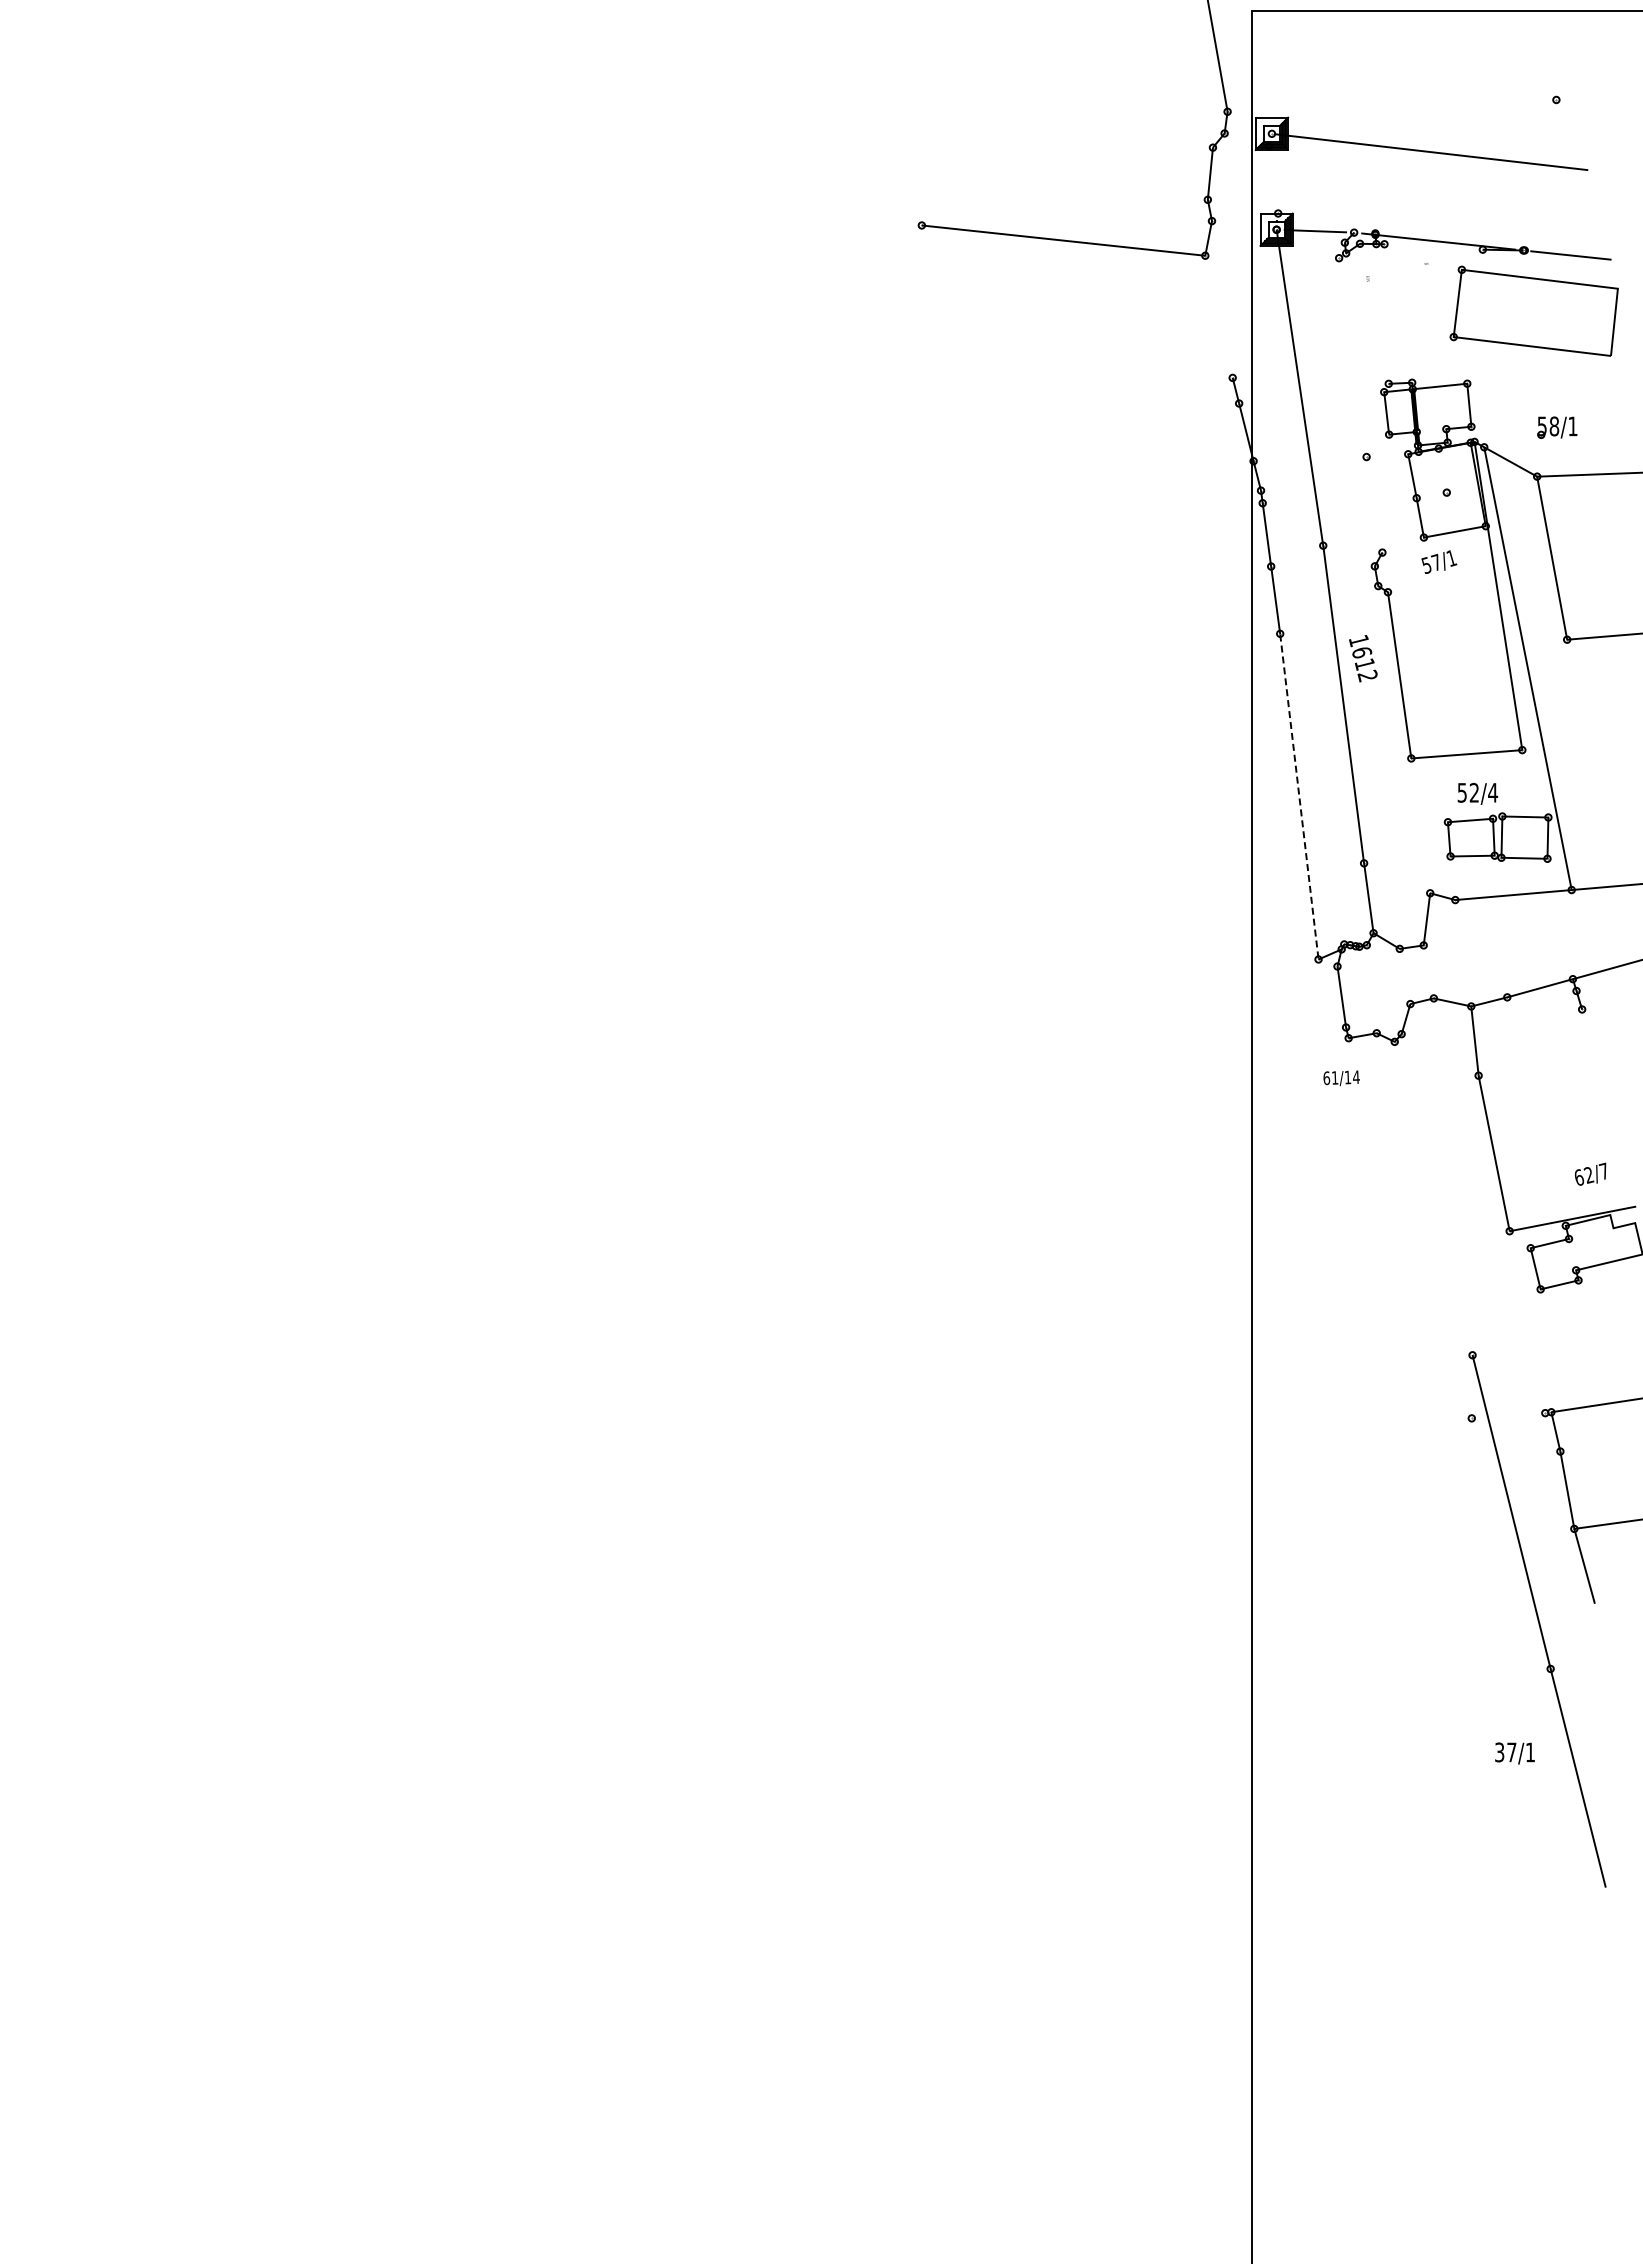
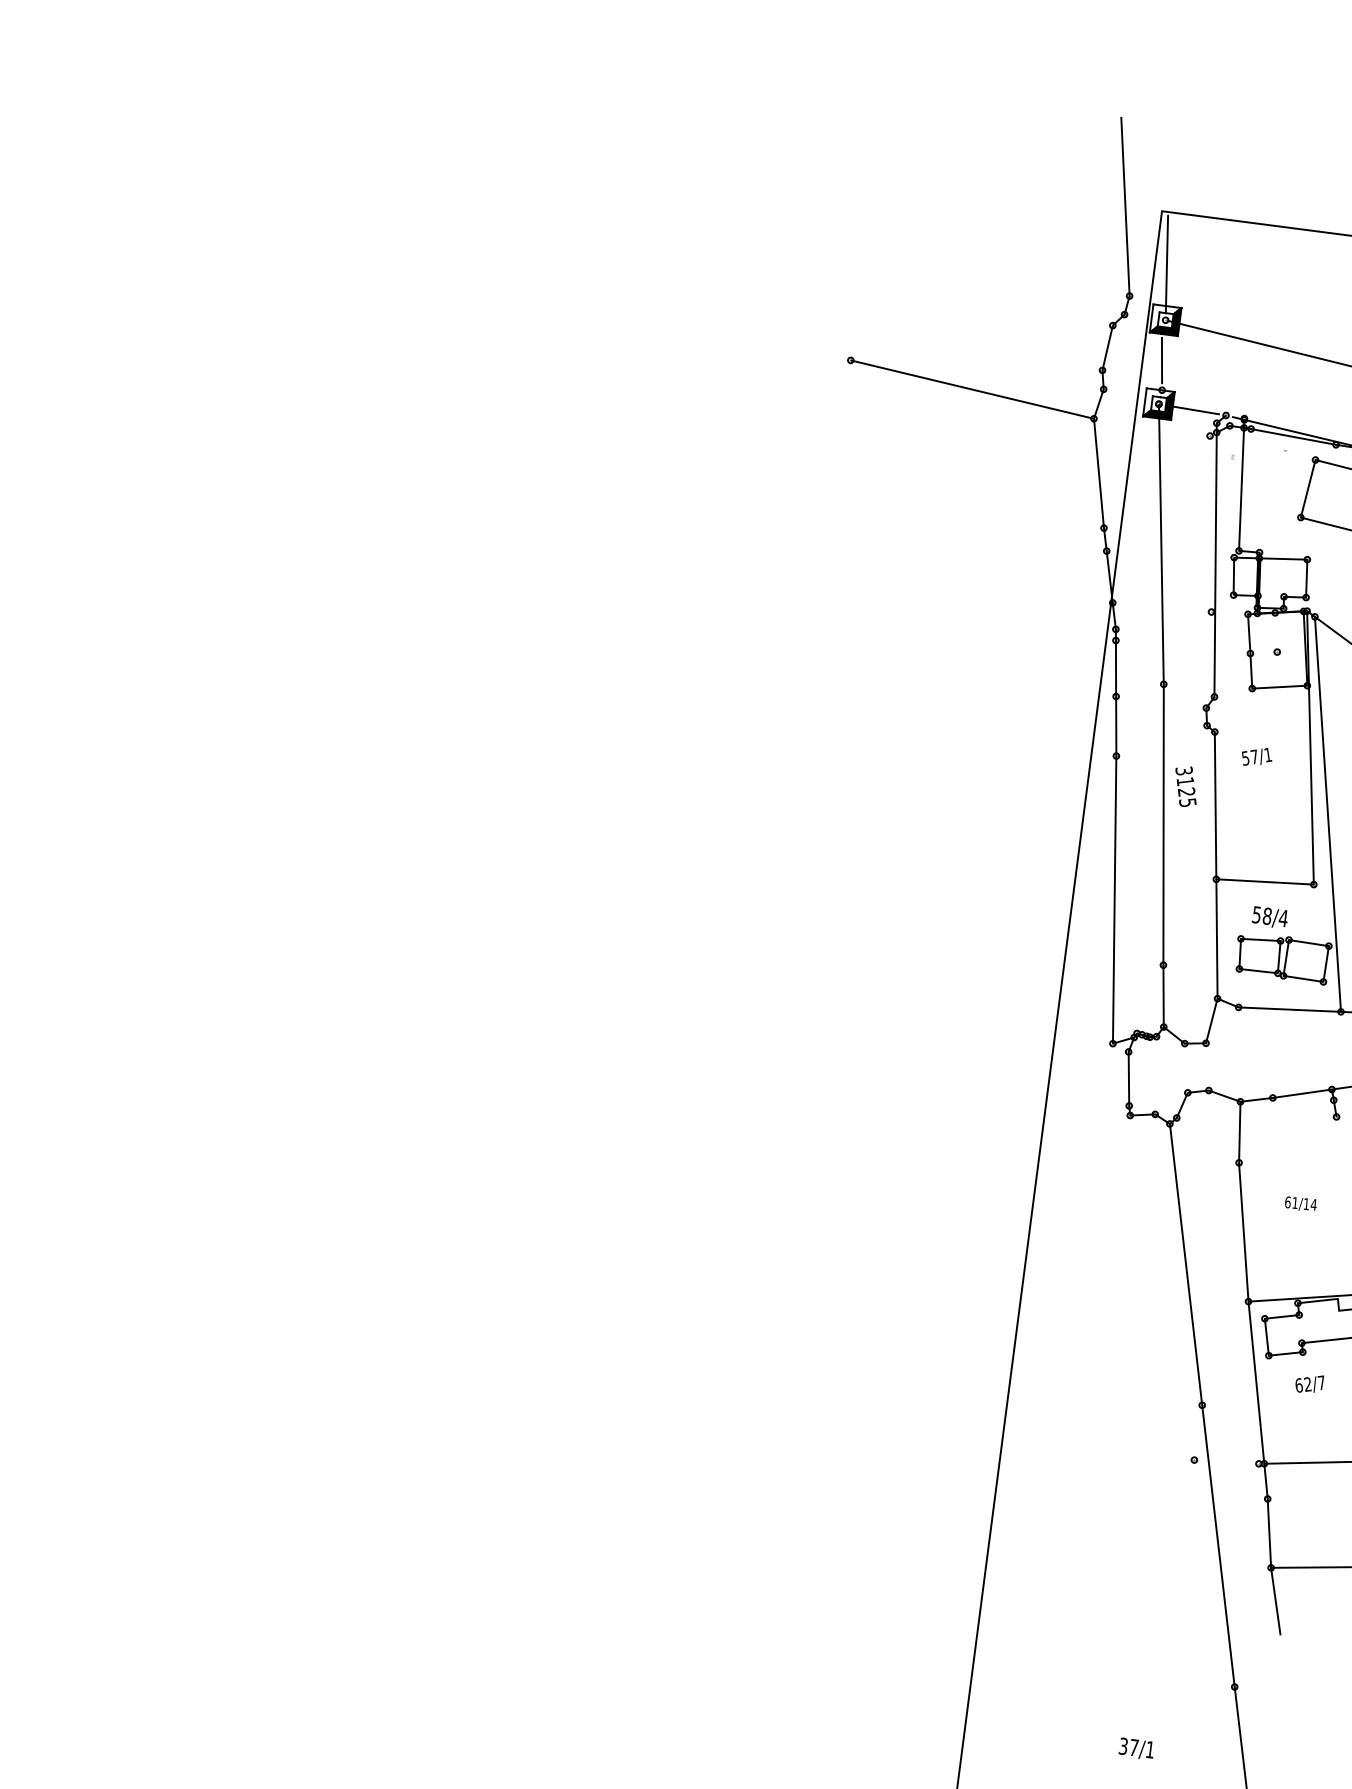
line: (1265, 70) -> (1167, 264), added
line: (1273, 179) -> (1161, 360), added
line: (1433, 246) -> (1293, 436), added
line: (1382, 313) -> (1241, 489), added
line: (1218, 316) -> (1098, 473), added
line: (1364, 402) -> (1215, 564), added
text: (1439, 561) -> (1257, 756), moved
text: (1363, 658) -> (1186, 786), 1612 -> 3125
text: (1474, 792) -> (1267, 916), 52/4 -> 58/4
line: (1299, 797) -> (1114, 900), dashed -> solid
line: (1420, 825) -> (1216, 938), added
text: (1341, 1078) -> (1300, 1204), moved
text: (1590, 1173) -> (1309, 1383), moved
line: (1433, 1198) -> (1185, 1264), added
line: (1530, 1321) -> (1256, 1382), added
text: (1514, 1753) -> (1136, 1748), moved

